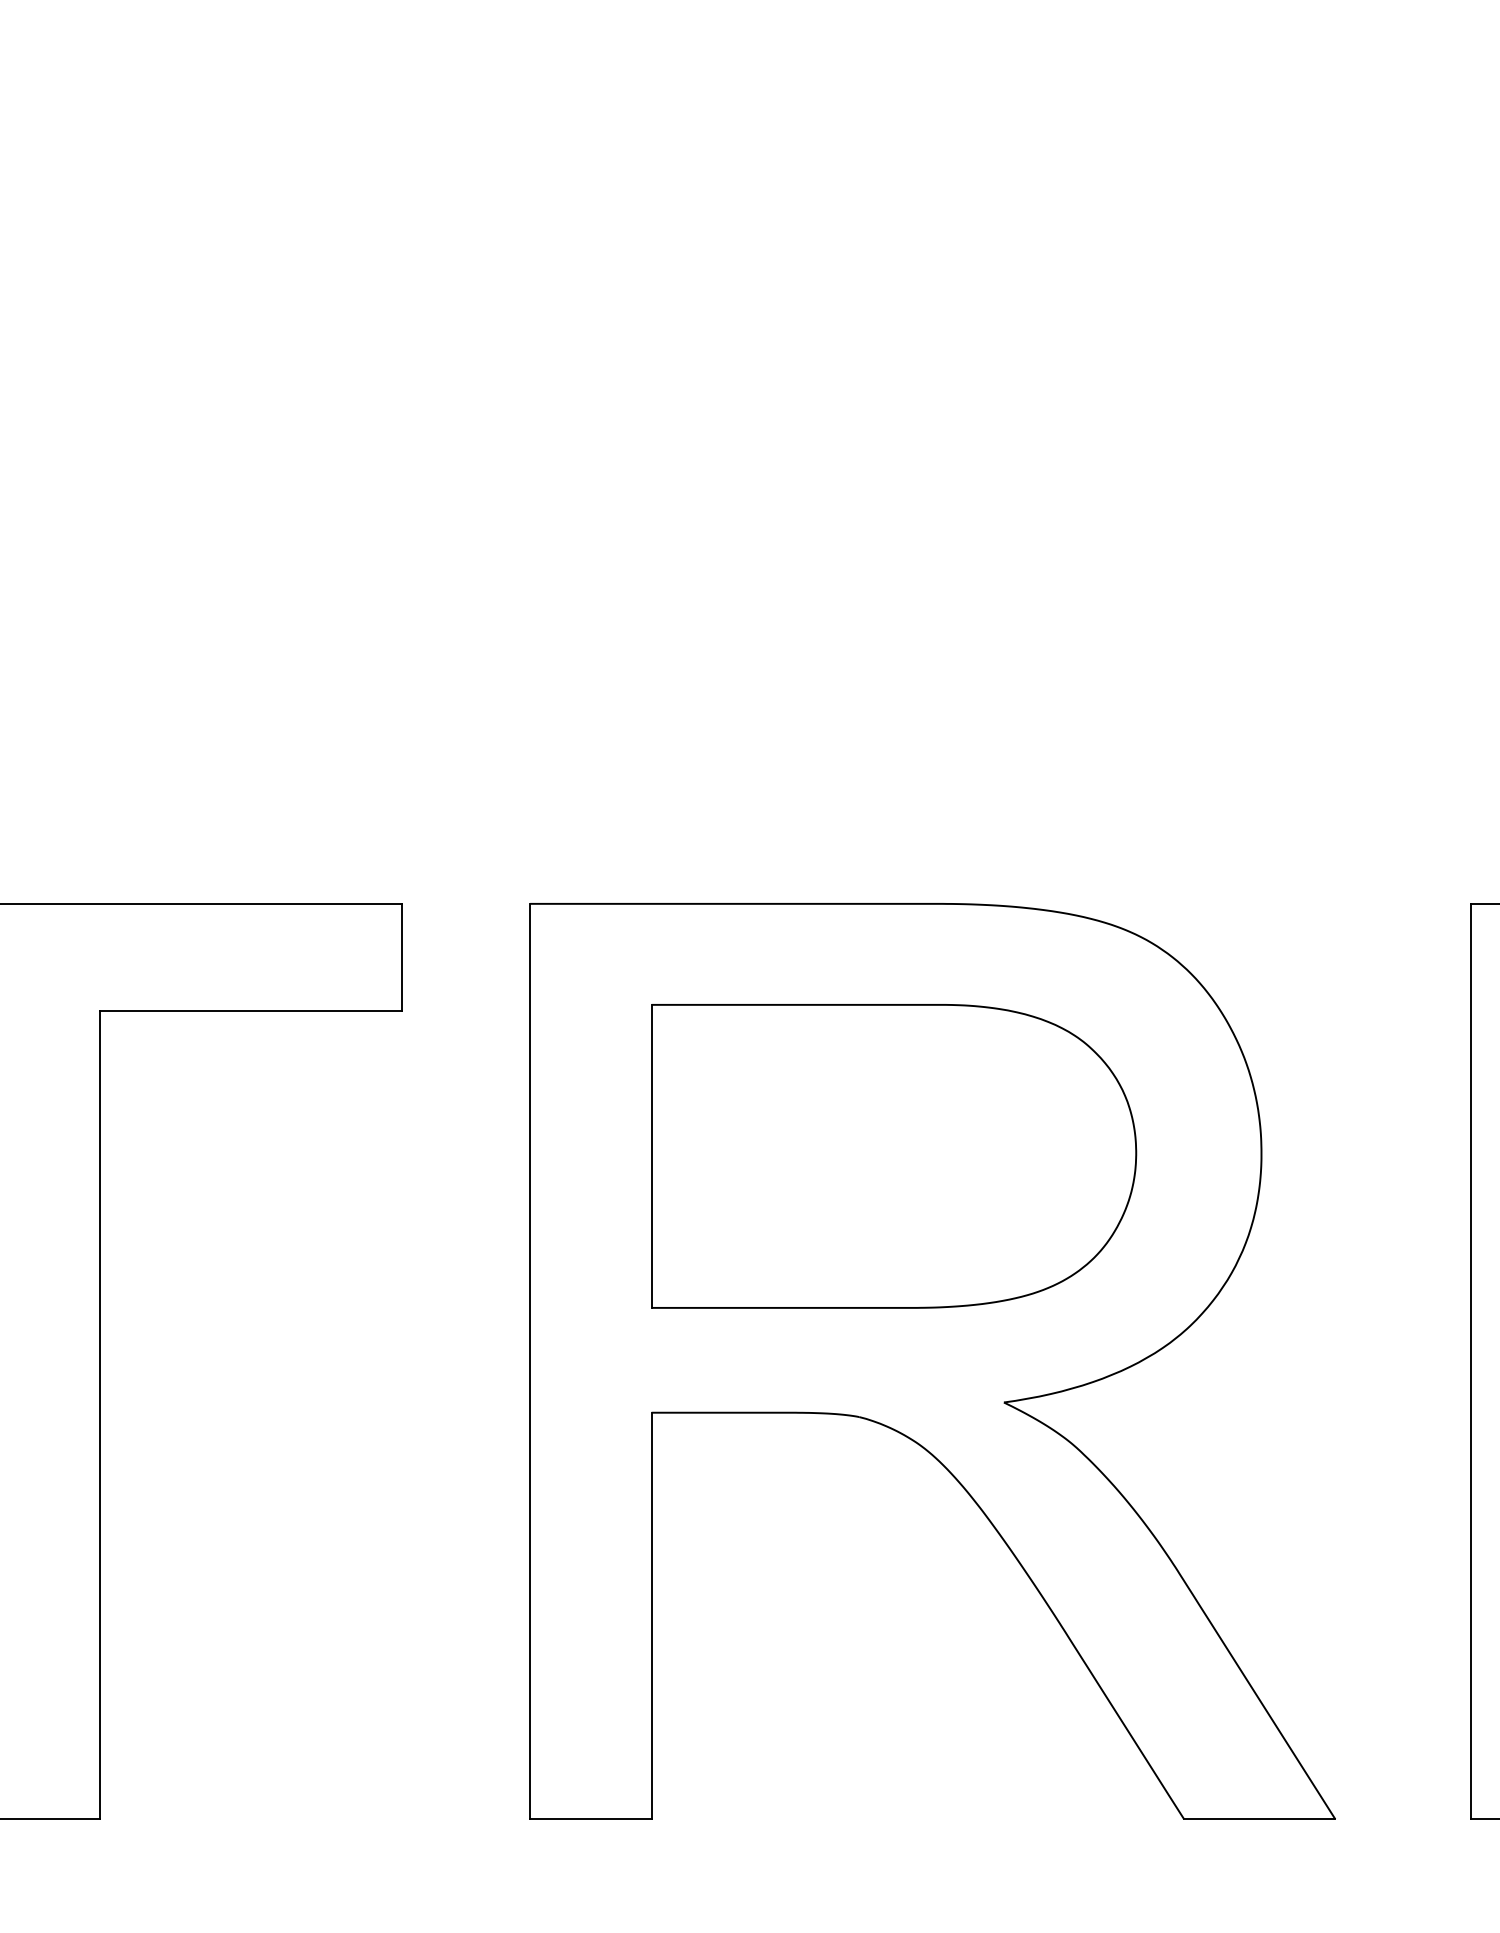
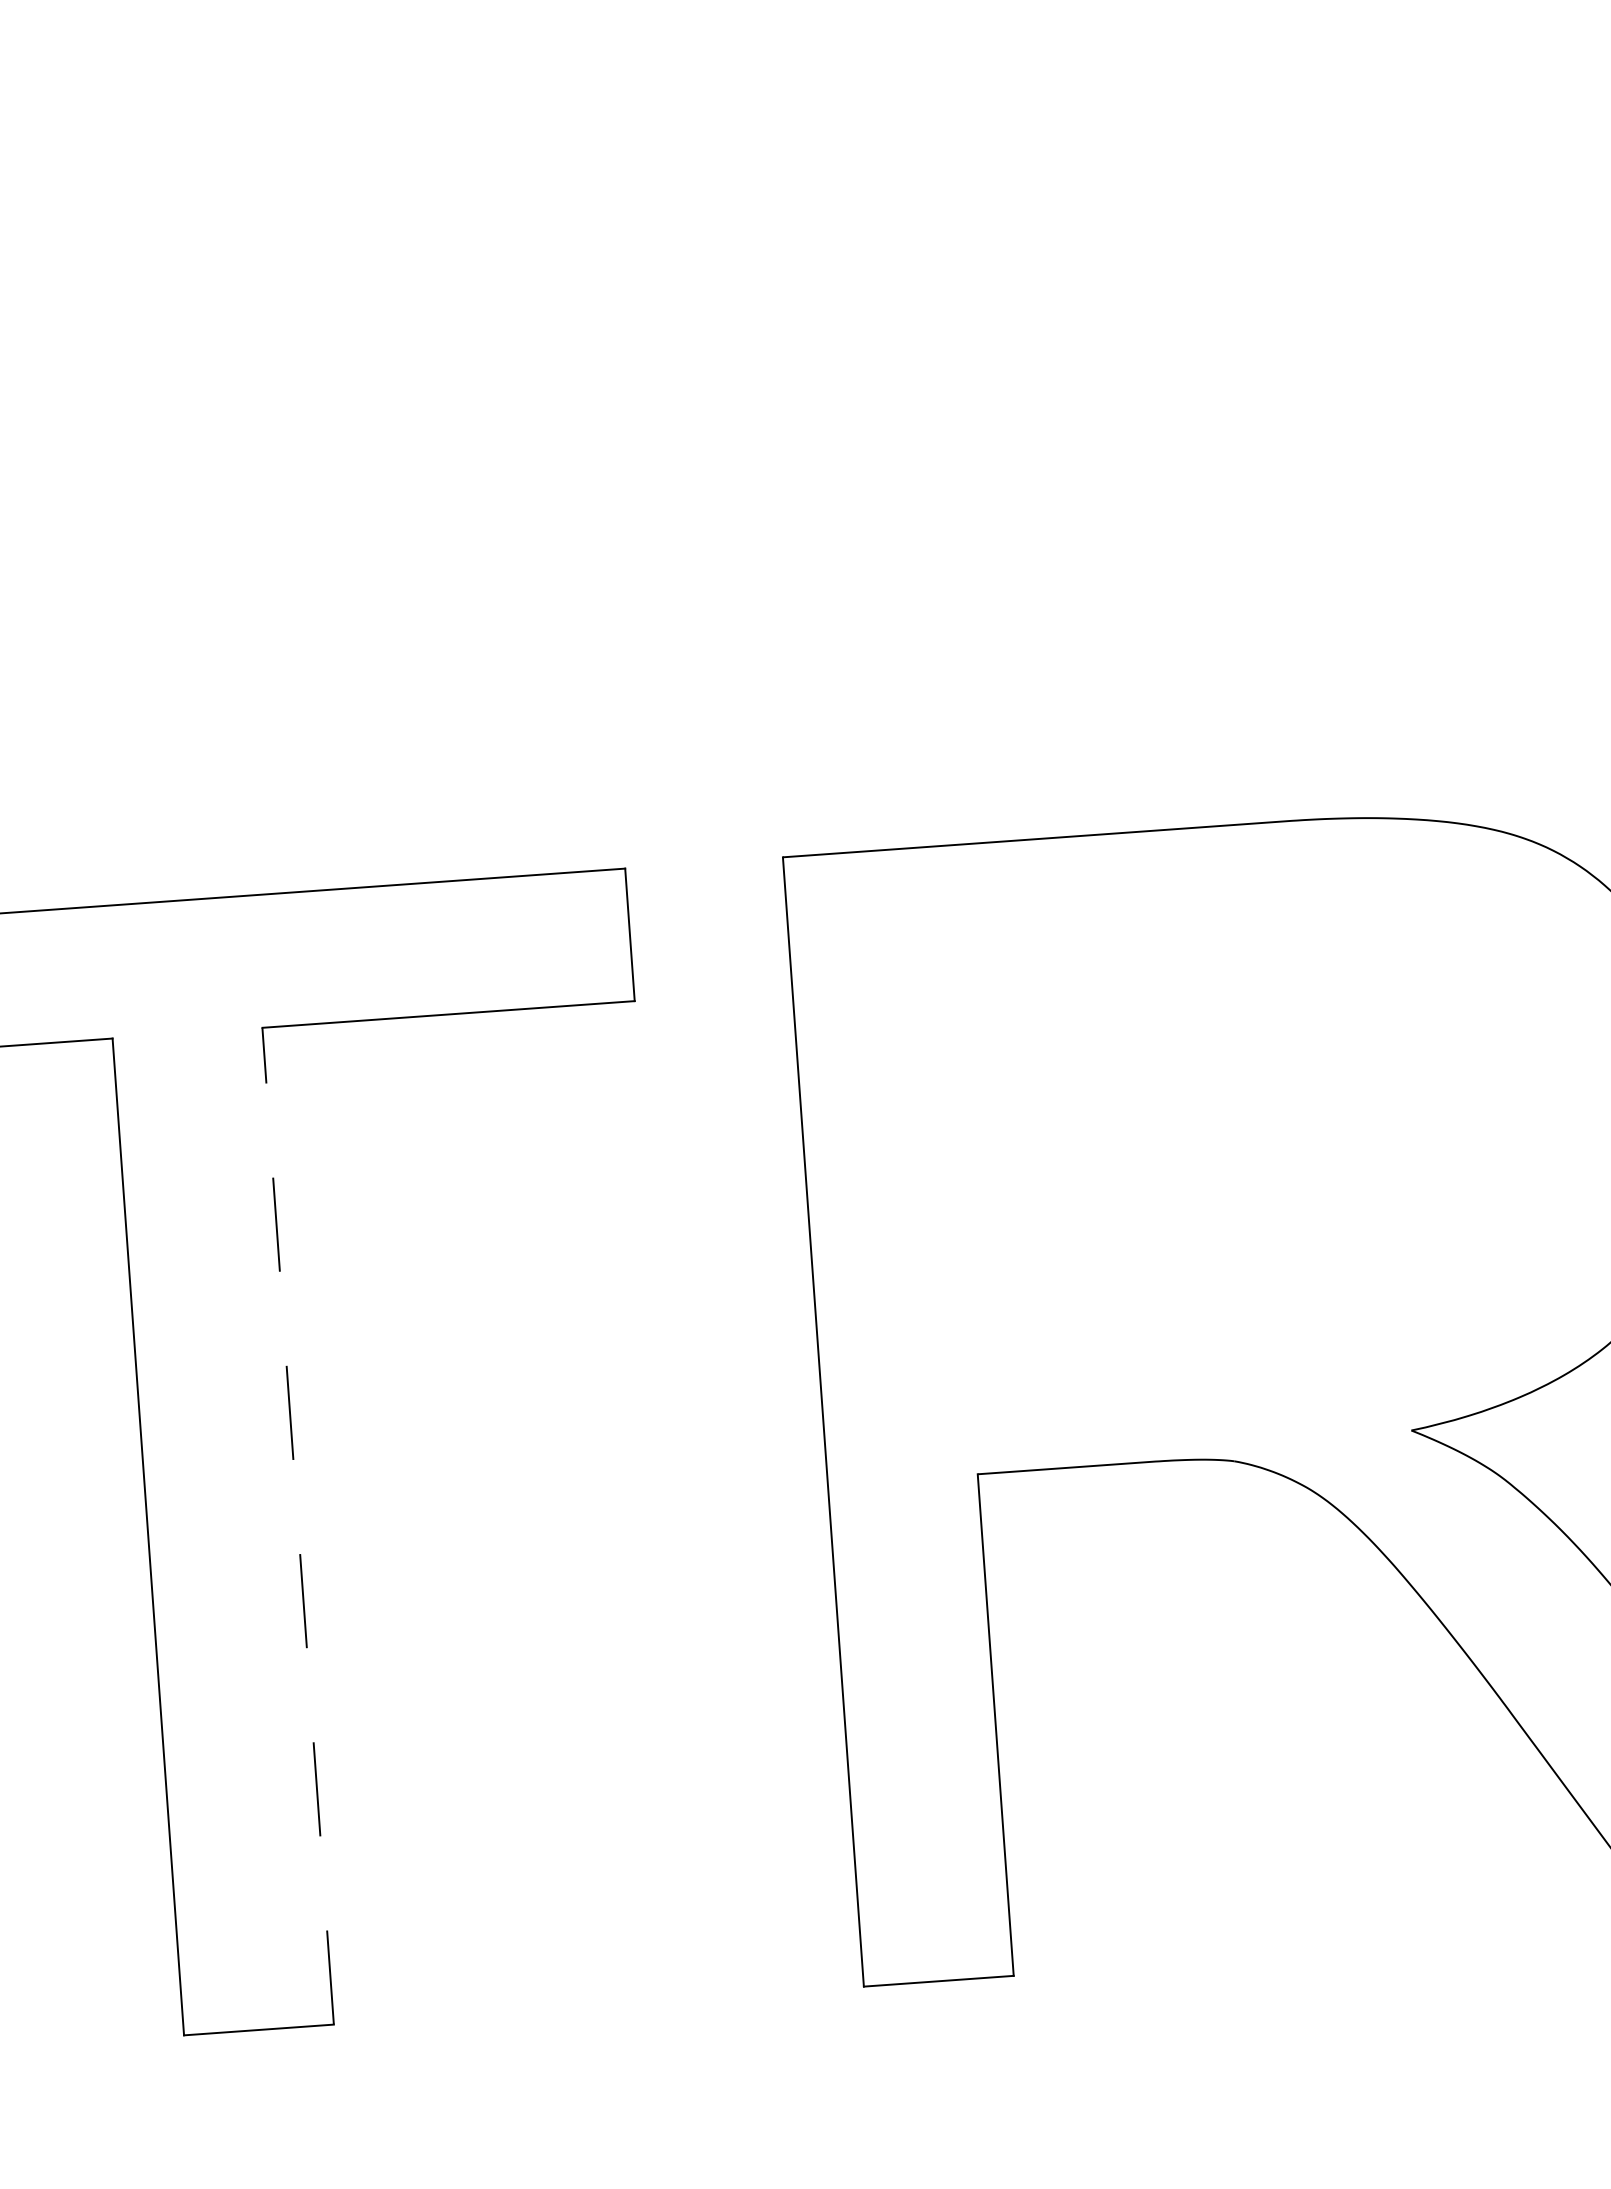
part: (894, 1156) -> (1254, 1136), removed
line: (100, 1414) -> (298, 1525), solid -> dashed

